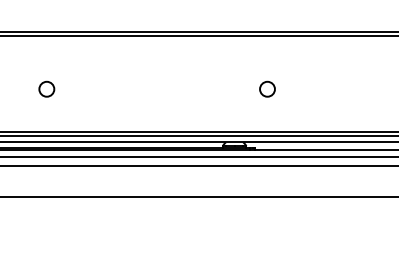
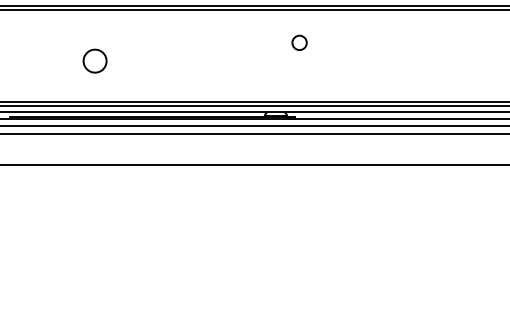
circle: (47, 88) -> (95, 60), size x1.6
circle: (267, 88) -> (299, 42), moved

